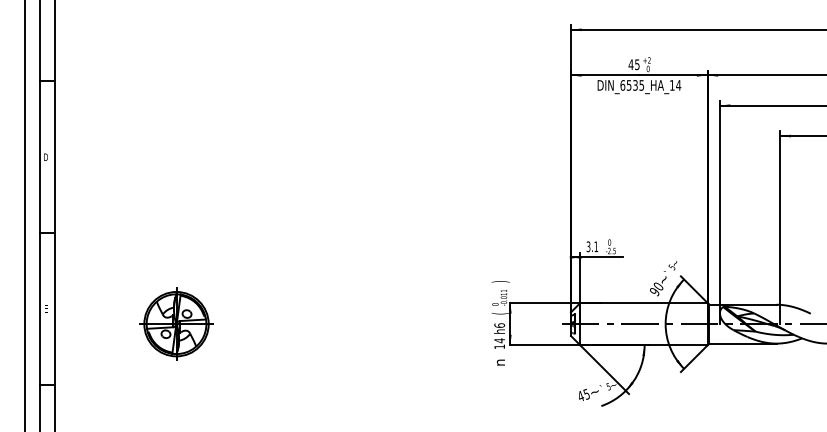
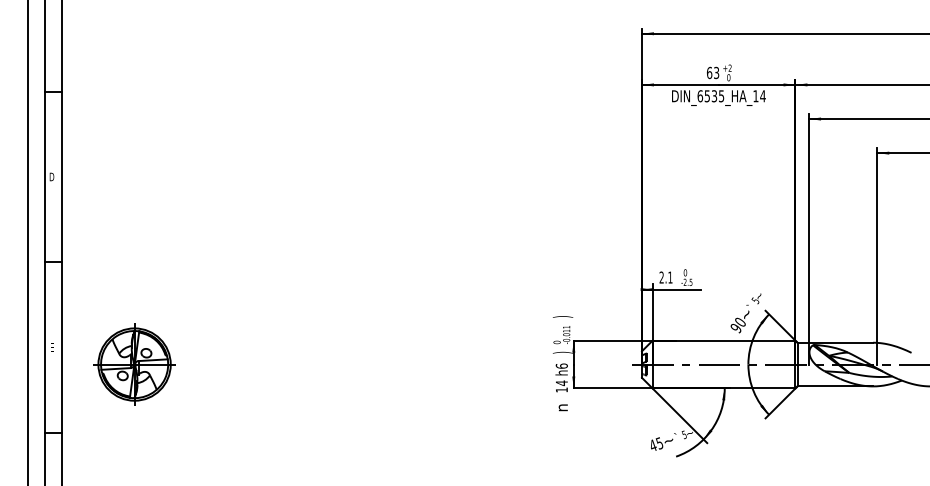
text: (633, 64) -> (712, 72), 45 -> 63
text: (588, 247) -> (661, 278), 3.1 -> 2.1
text: (499, 313) -> (561, 352), ( -> )
part: (176, 323) -> (134, 363), moved

